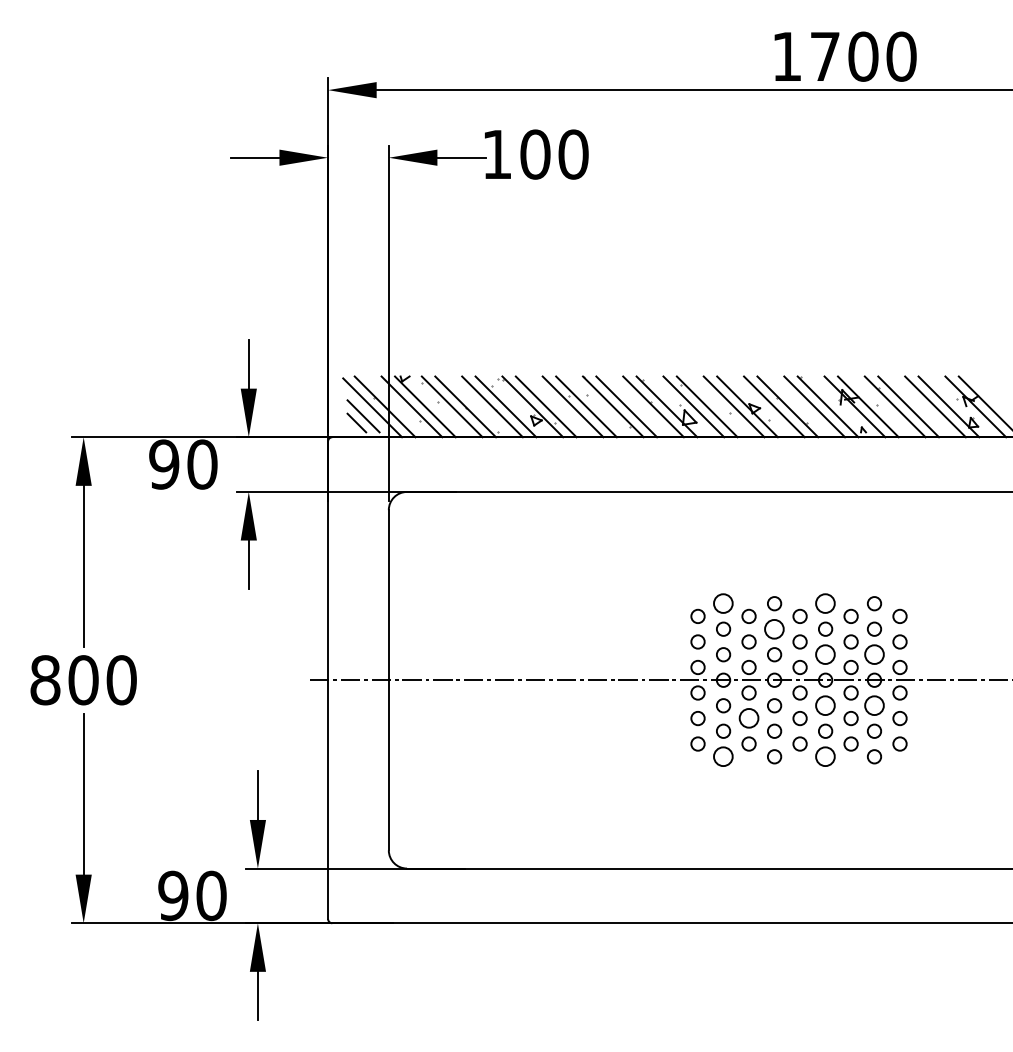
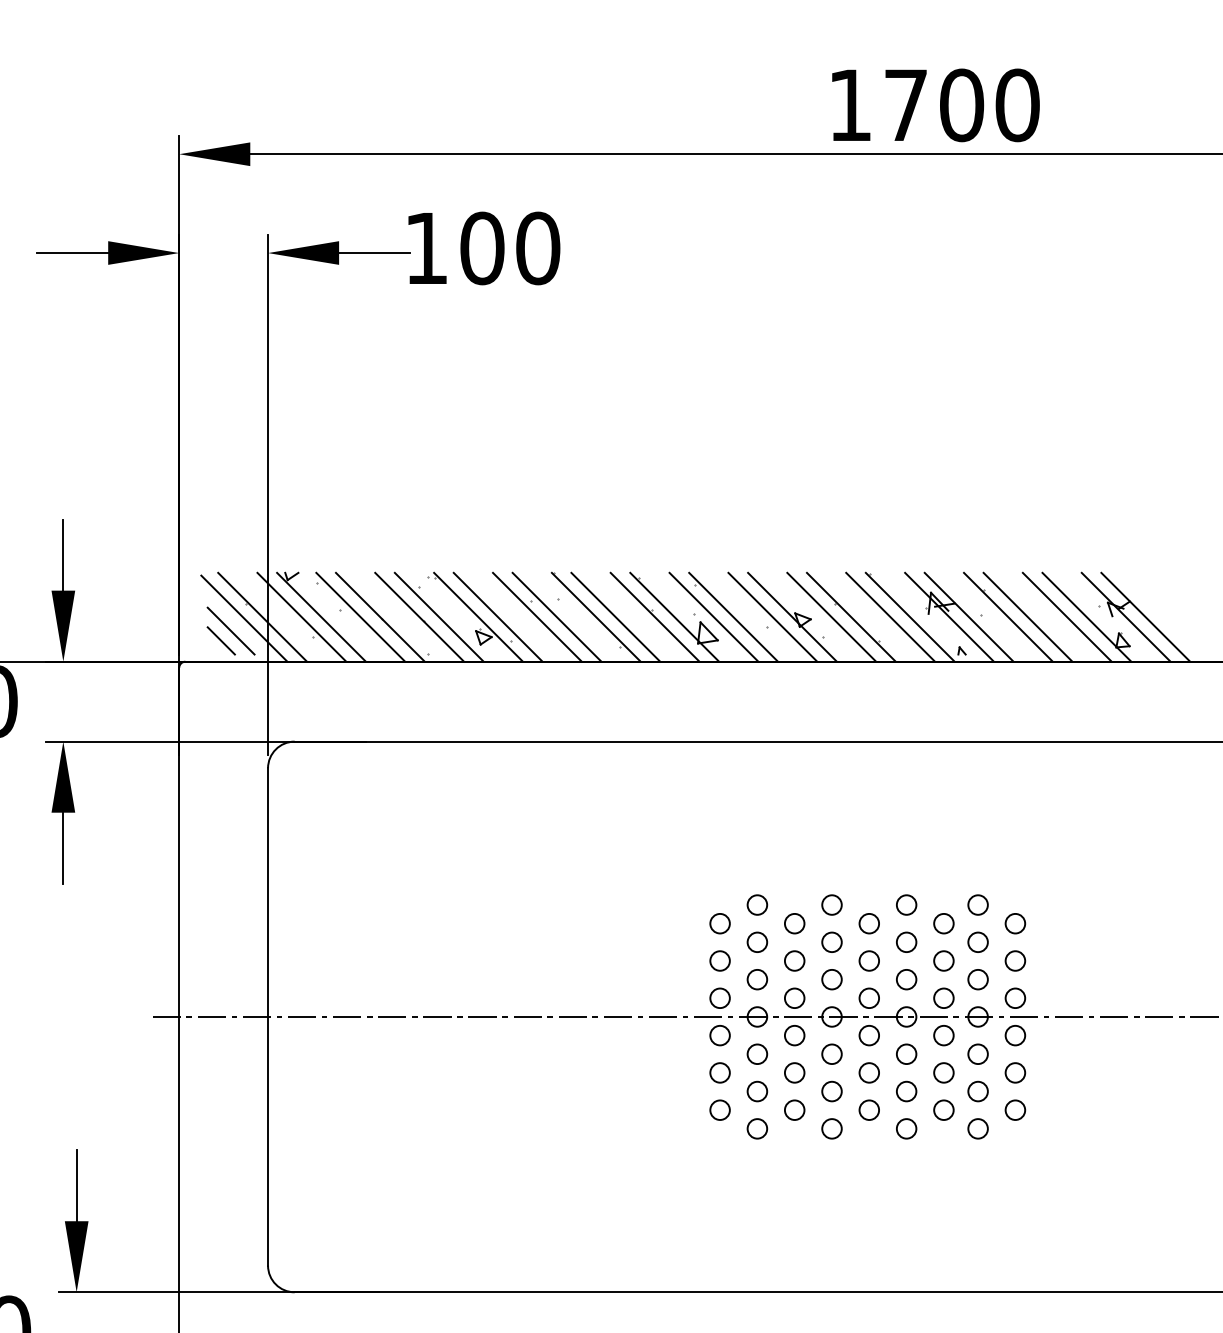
circle: (723, 603) -> (757, 904), size x0.71
circle: (825, 603) -> (906, 904), size x0.71
circle: (774, 628) -> (831, 941), size x0.71
circle: (825, 654) -> (906, 979), size x0.71
circle: (874, 654) -> (978, 979), size x0.71
circle: (825, 705) -> (906, 1053), size x0.71
circle: (874, 705) -> (978, 1053), size x0.71
circle: (748, 718) -> (793, 1072), size x0.71
circle: (723, 756) -> (757, 1128), size x0.71
circle: (825, 756) -> (906, 1128), size x0.71

